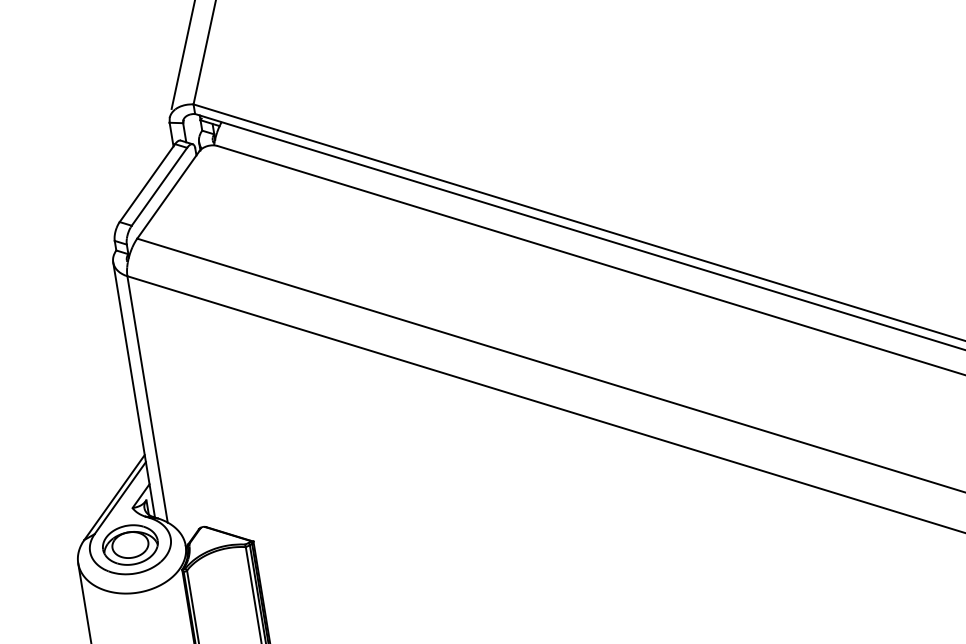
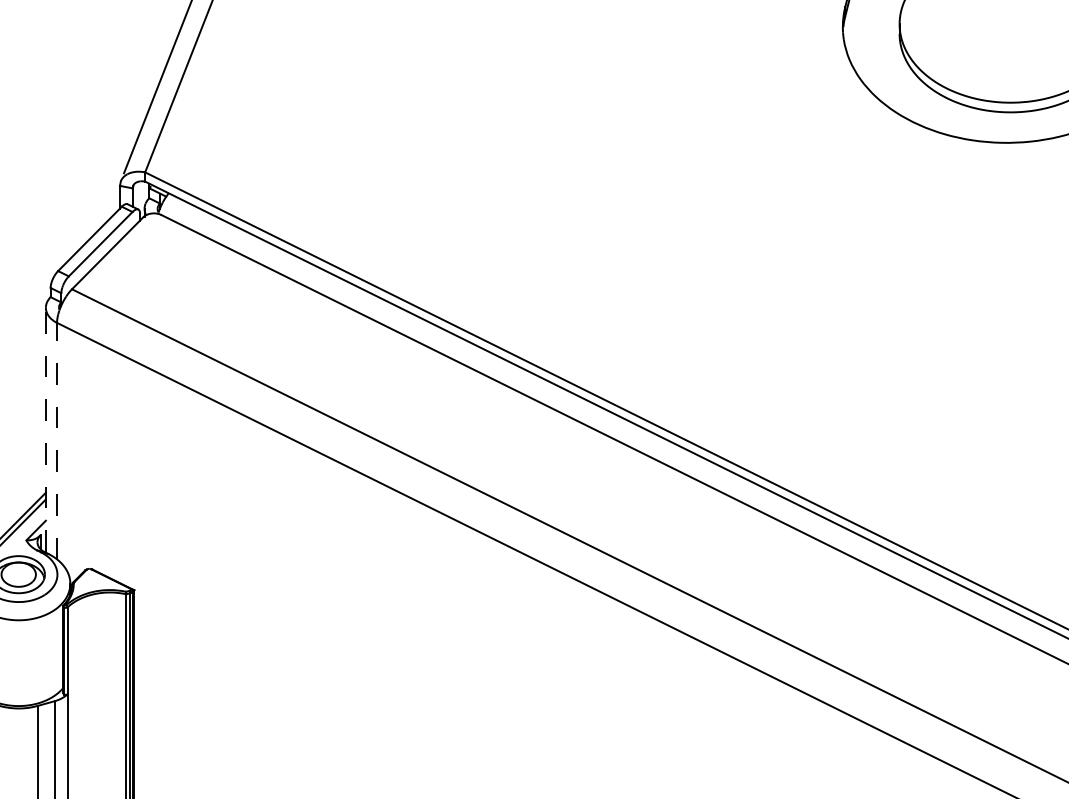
line: (133, 389) -> (45, 429), solid -> dashed
line: (147, 398) -> (57, 440), solid -> dashed

